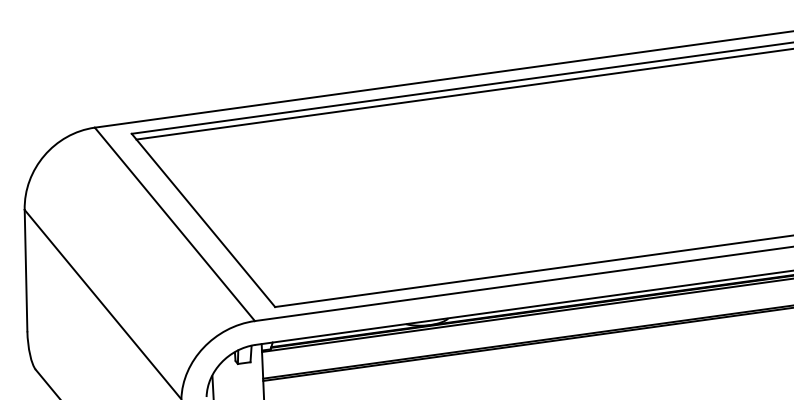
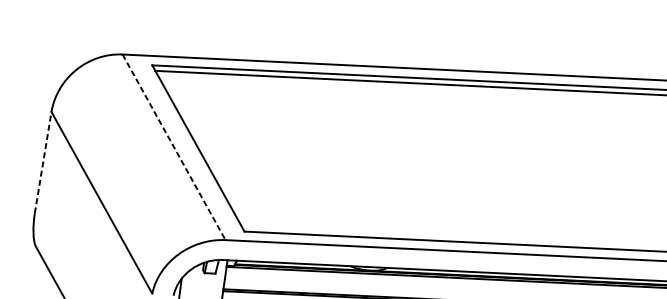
line: (174, 224) -> (173, 147), solid -> dashed
line: (26, 270) -> (43, 162), solid -> dashed

